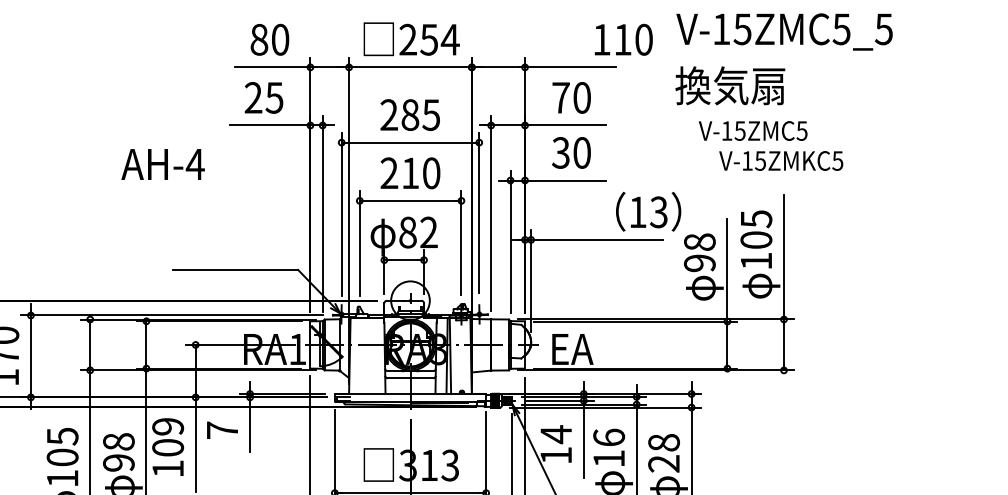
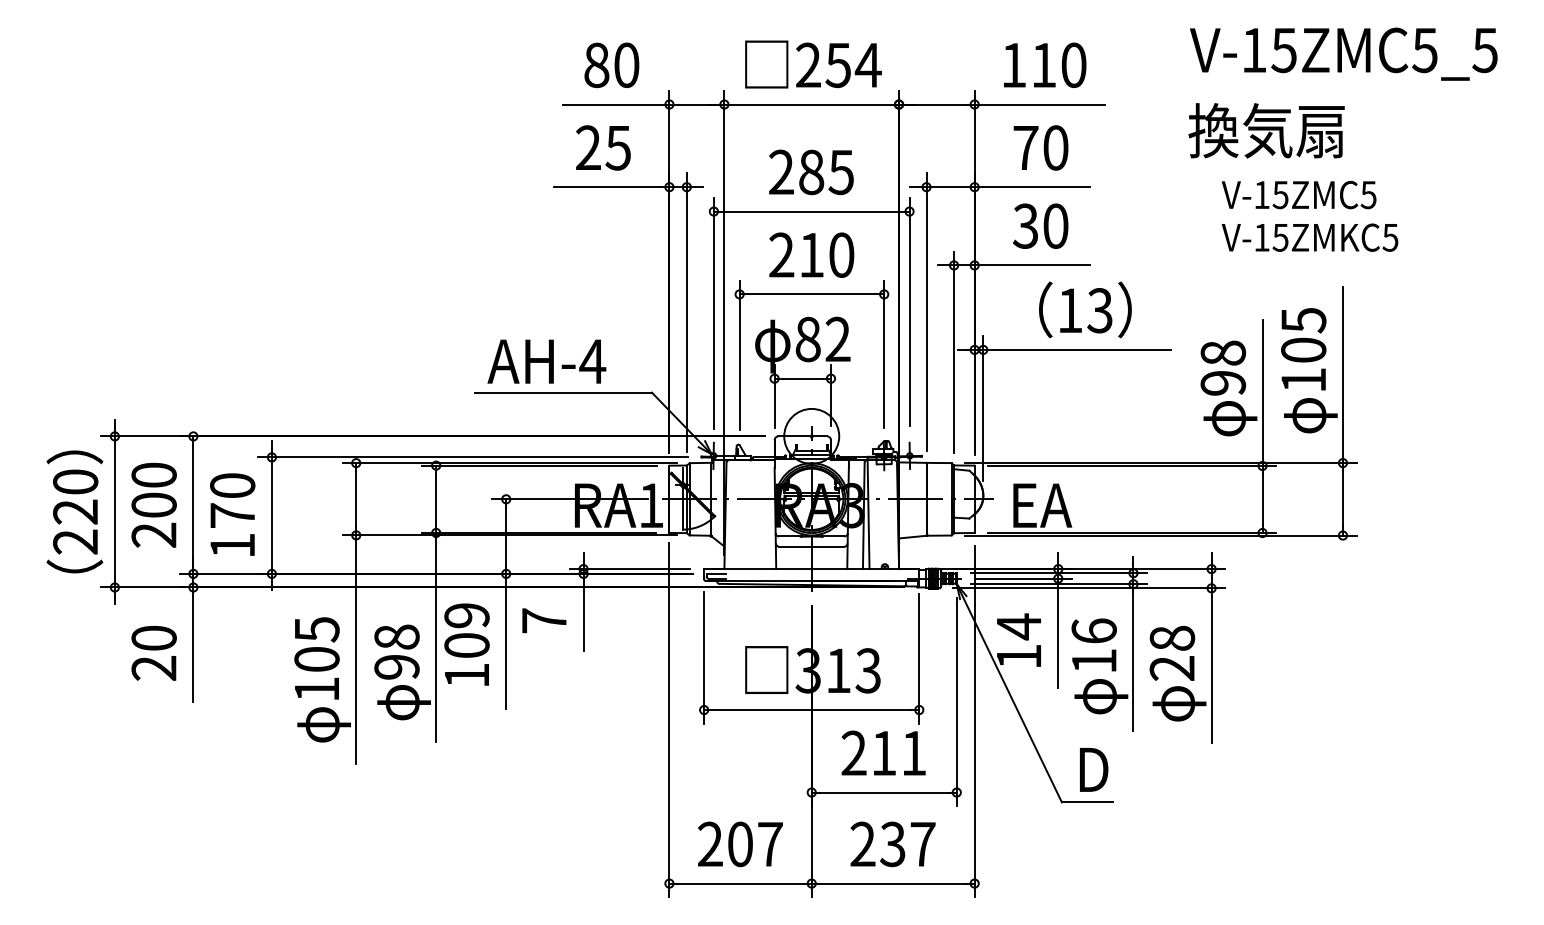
text: (624, 39) -> (1045, 65), moved
text: (780, 160) -> (1309, 237), moved
text: (162, 164) -> (546, 361), moved
text: (648, 211) -> (1085, 309), moved

